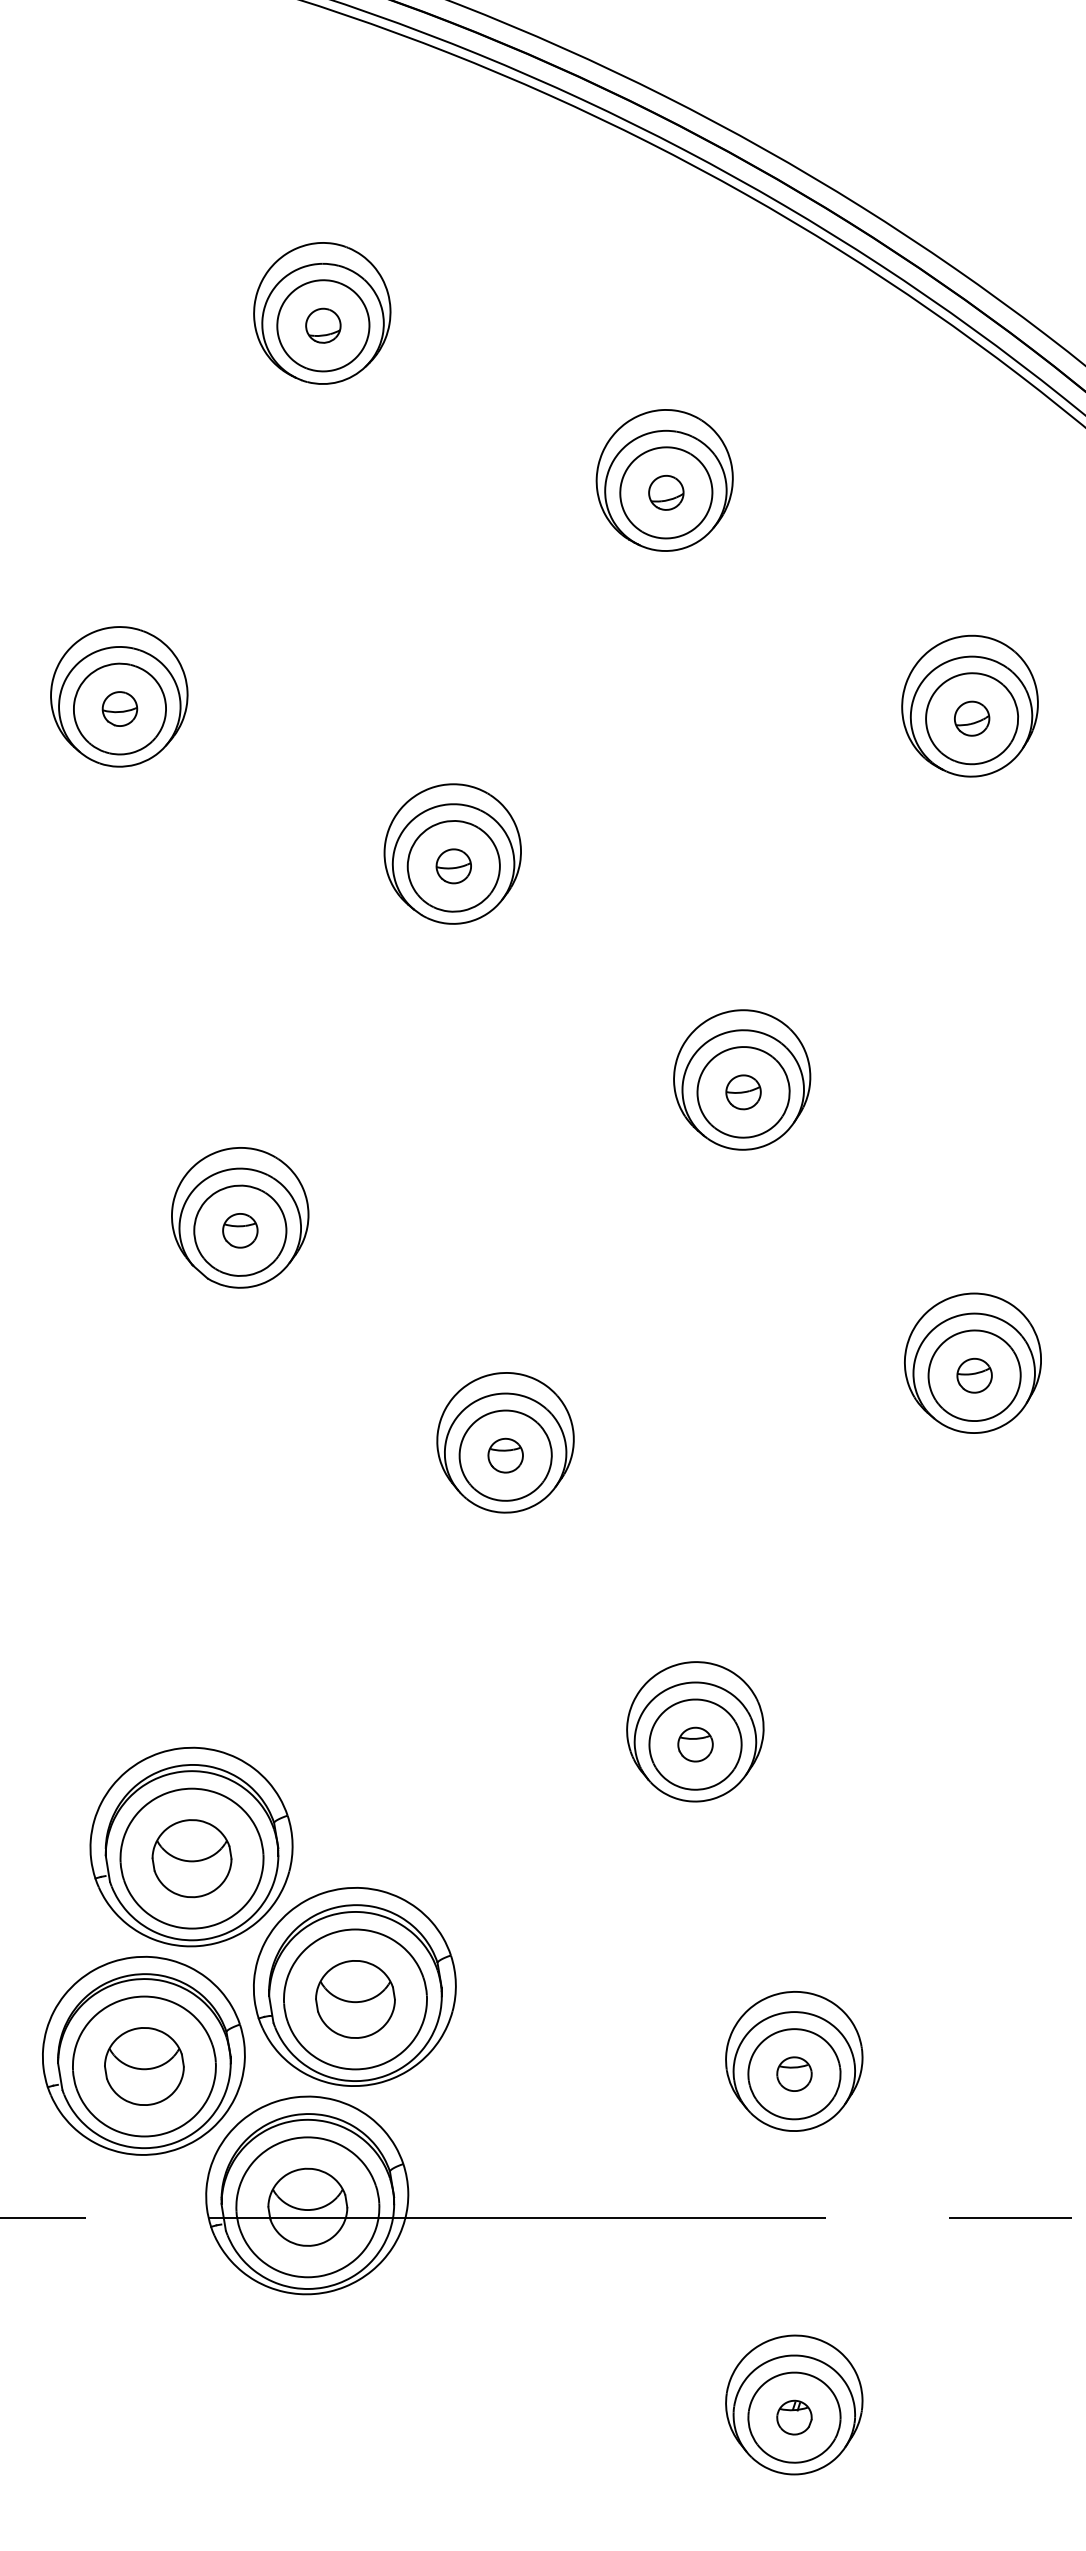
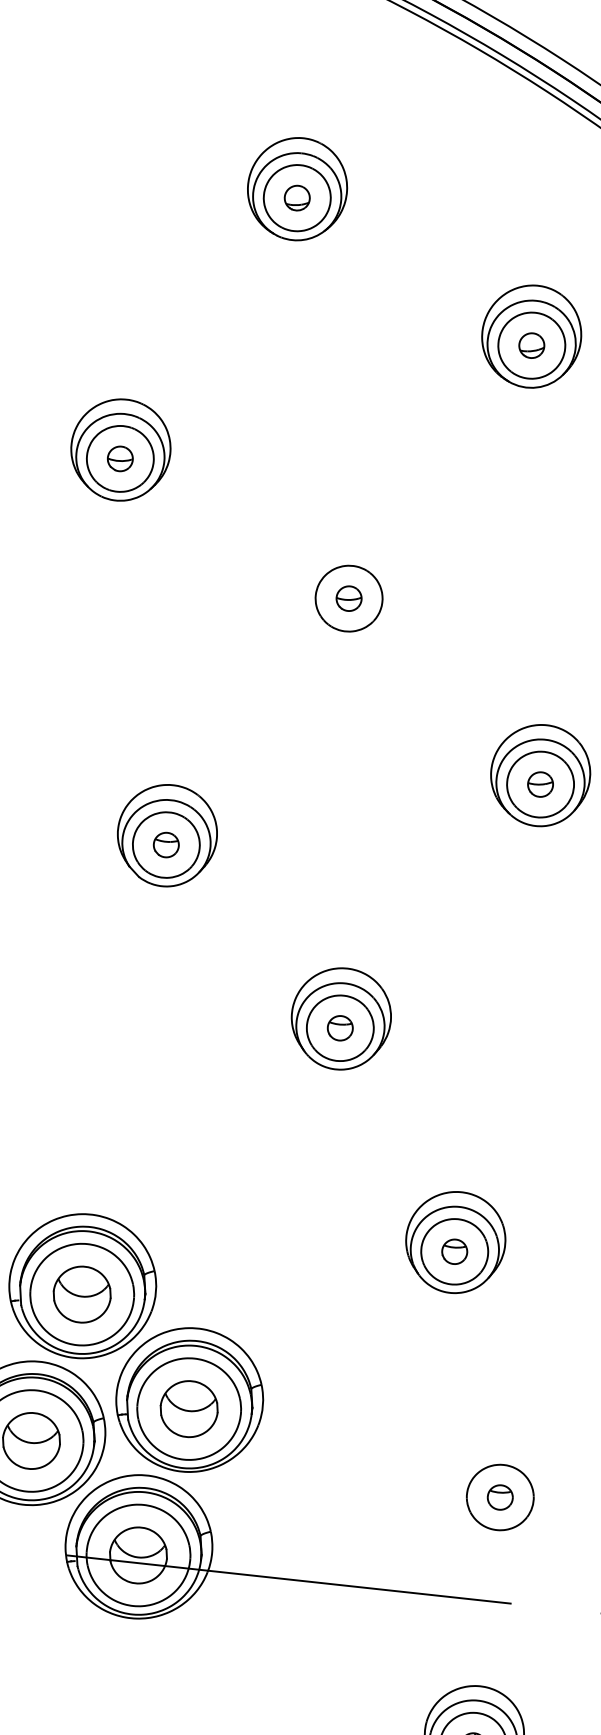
part: (452, 853) -> (349, 589), removed
part: (794, 2061) -> (501, 1488), removed

